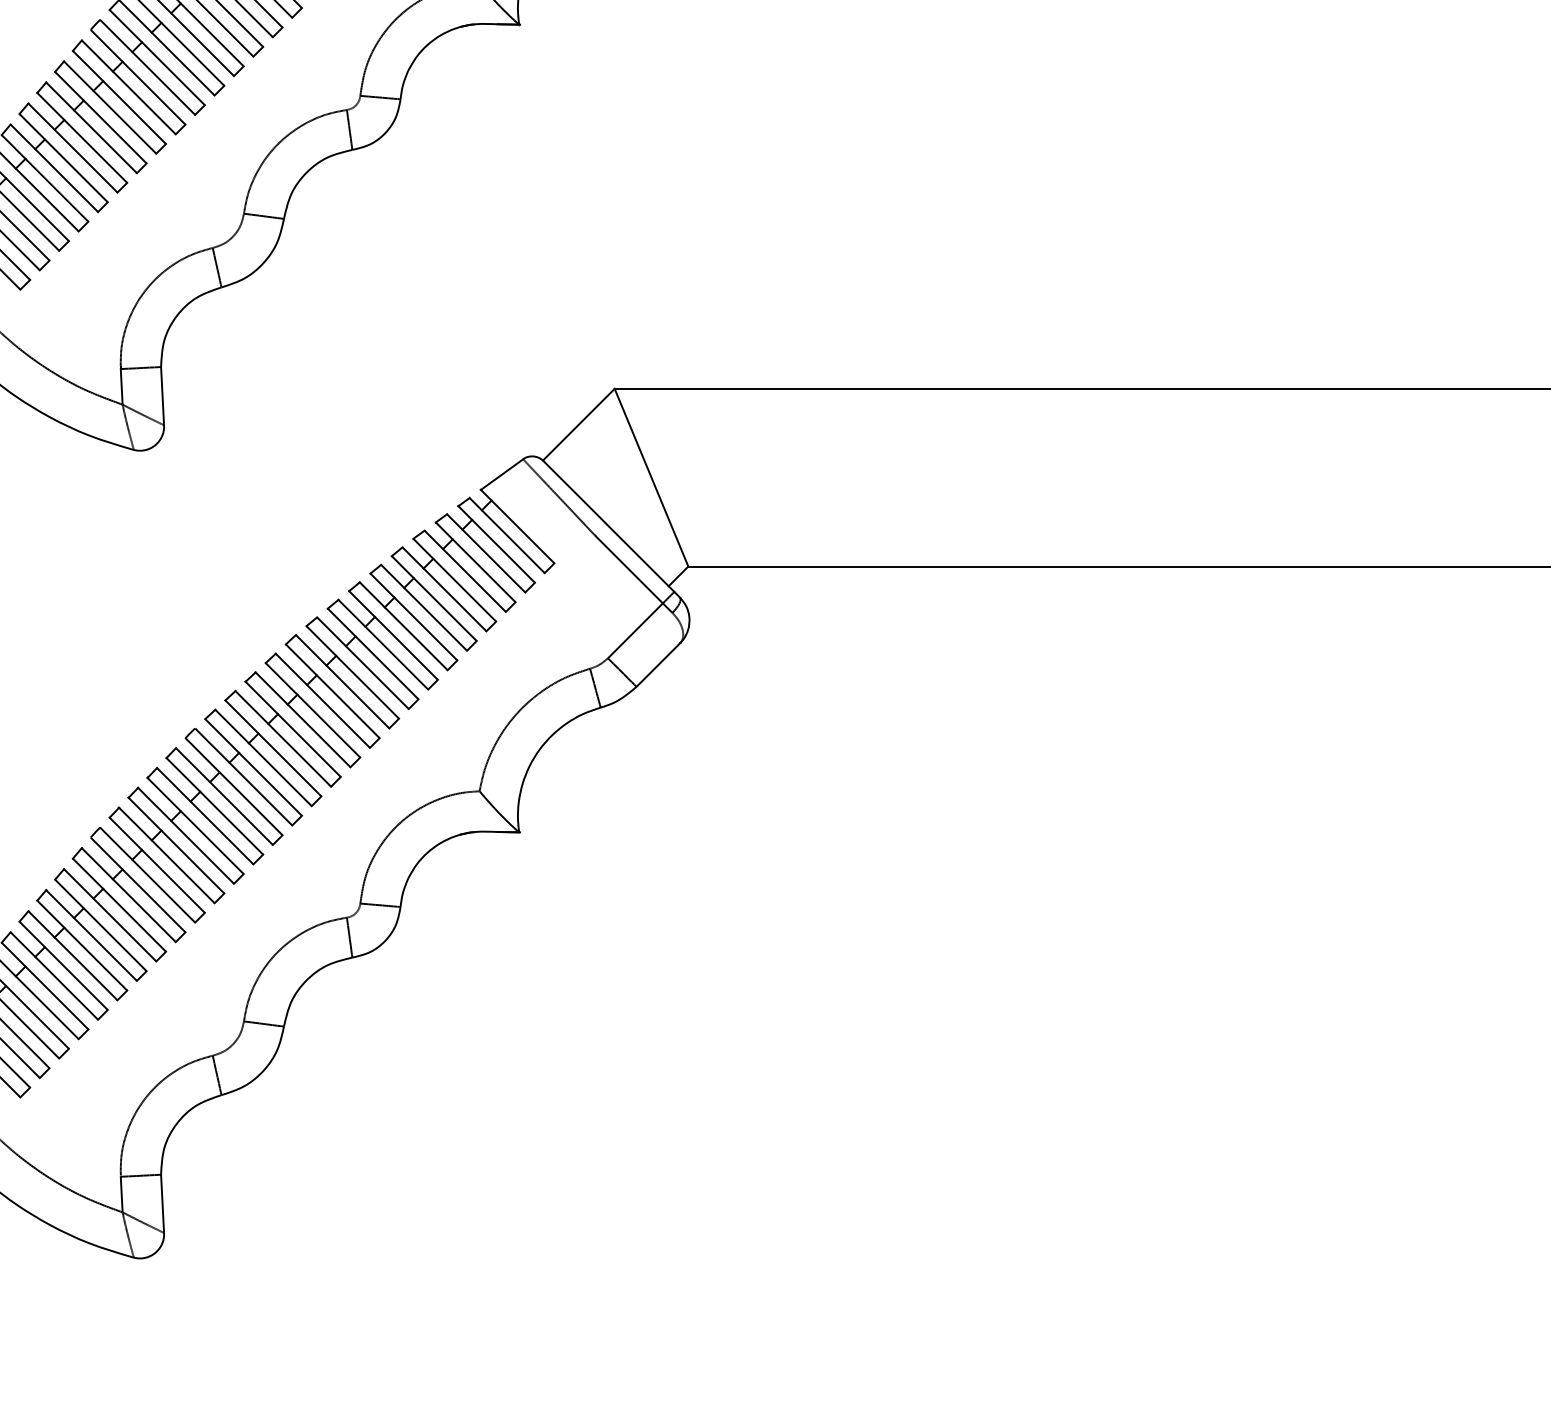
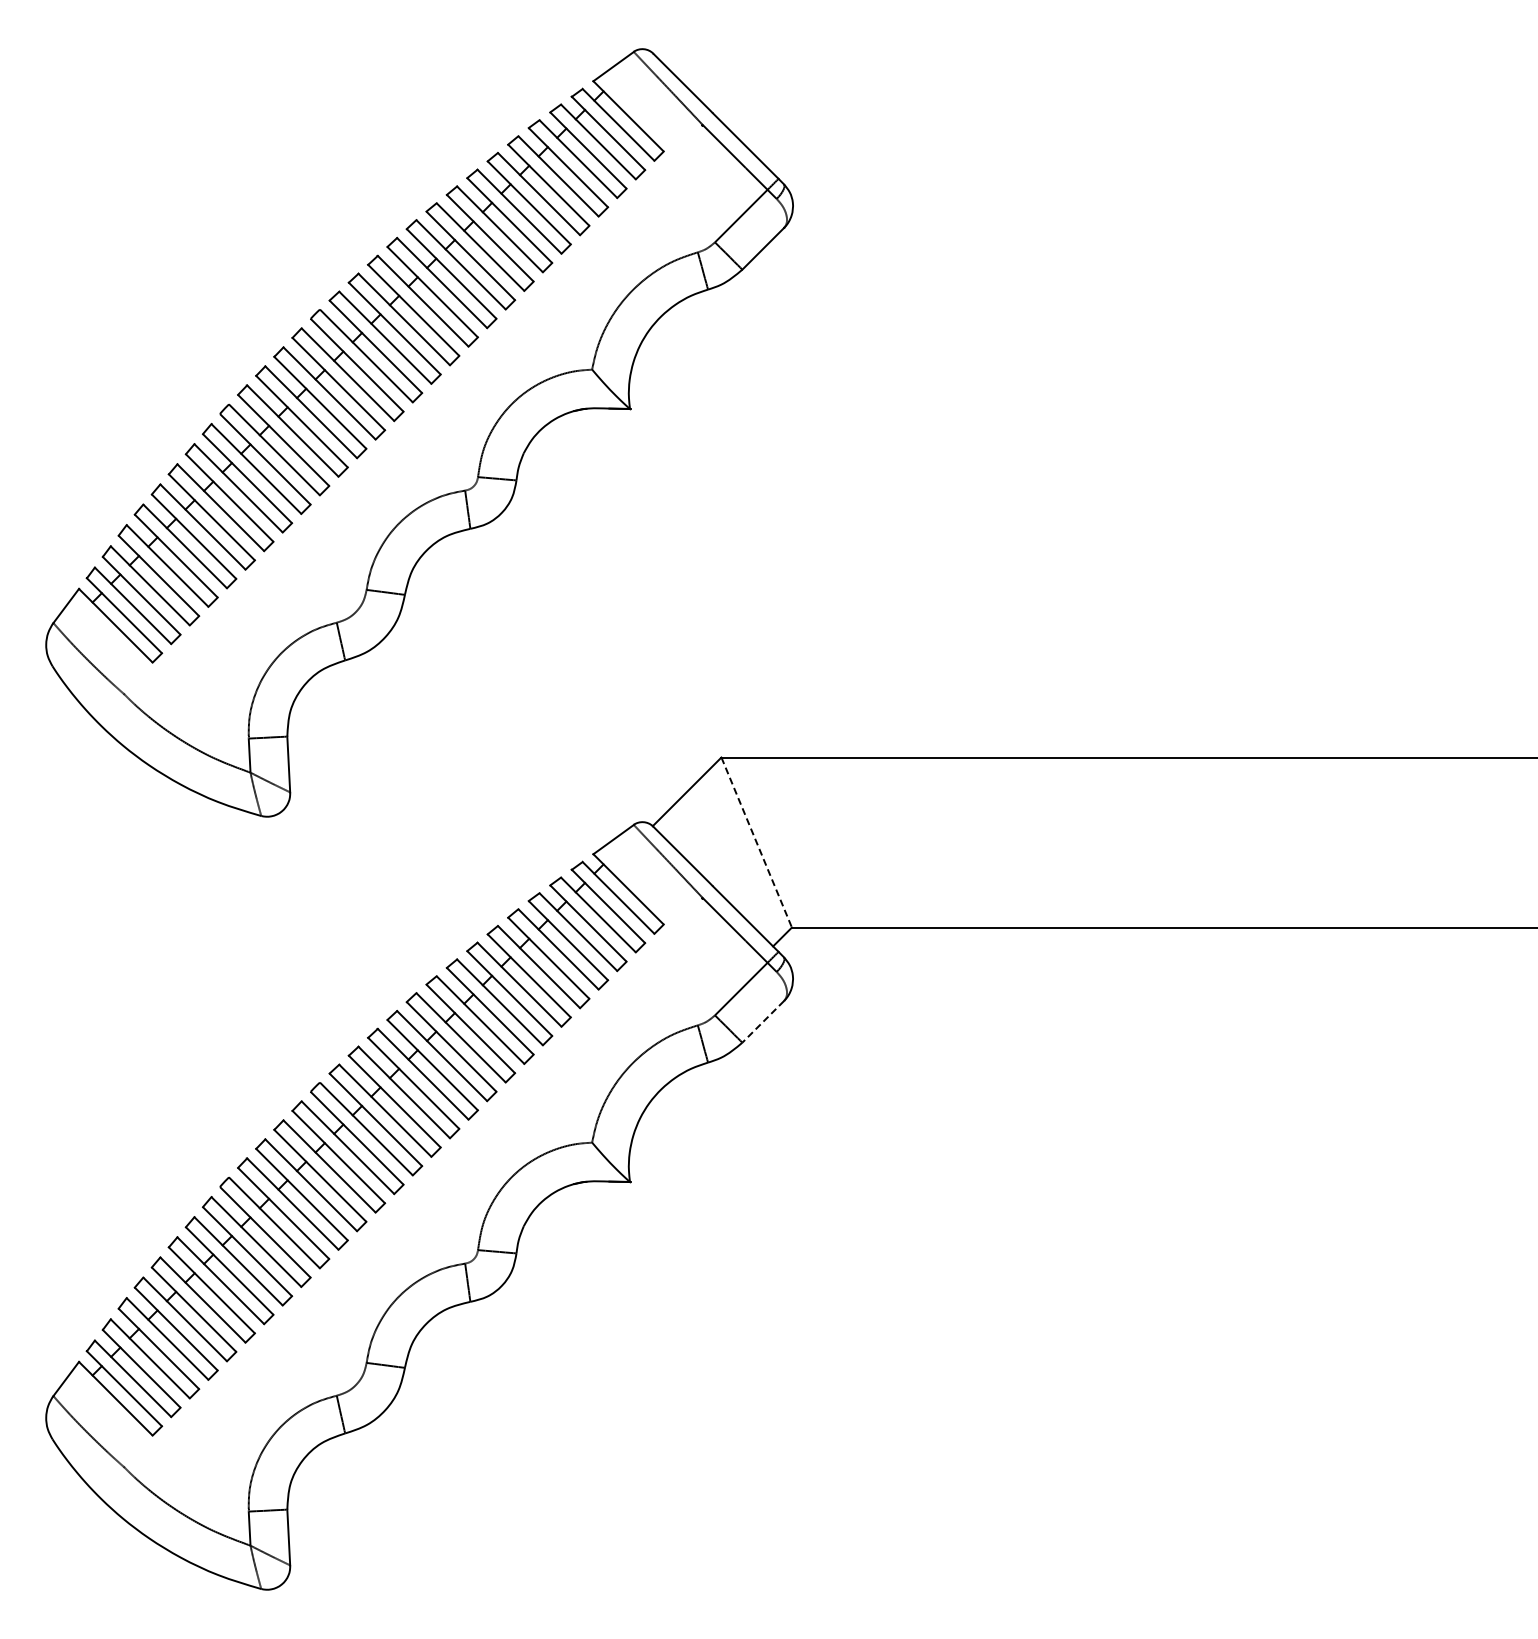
line: (651, 478) -> (756, 843), solid -> dashed
line: (657, 665) -> (762, 1022), solid -> dashed

